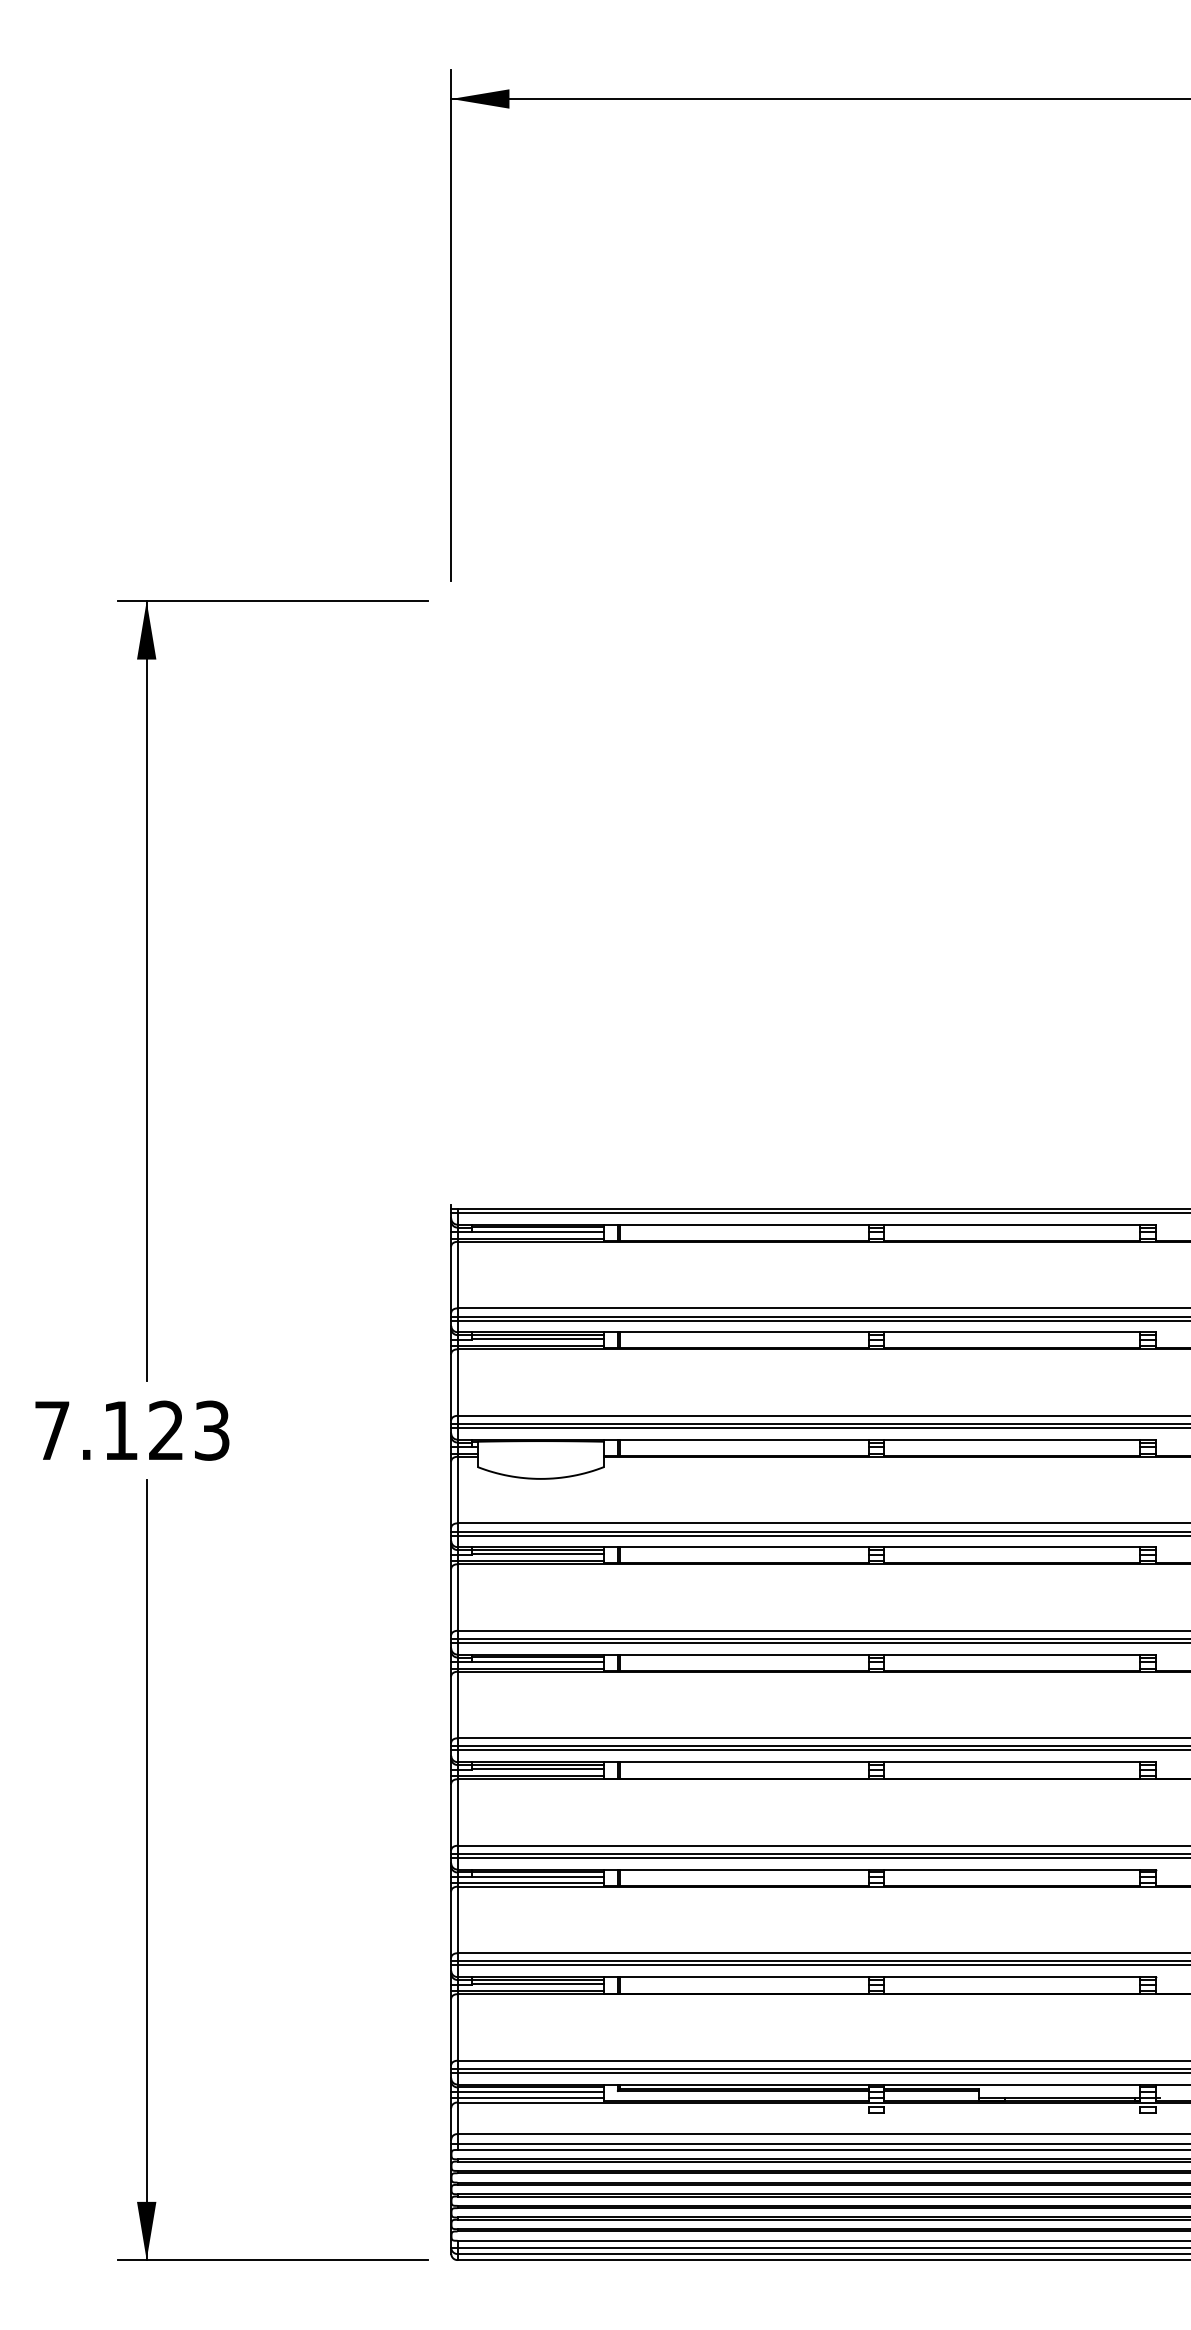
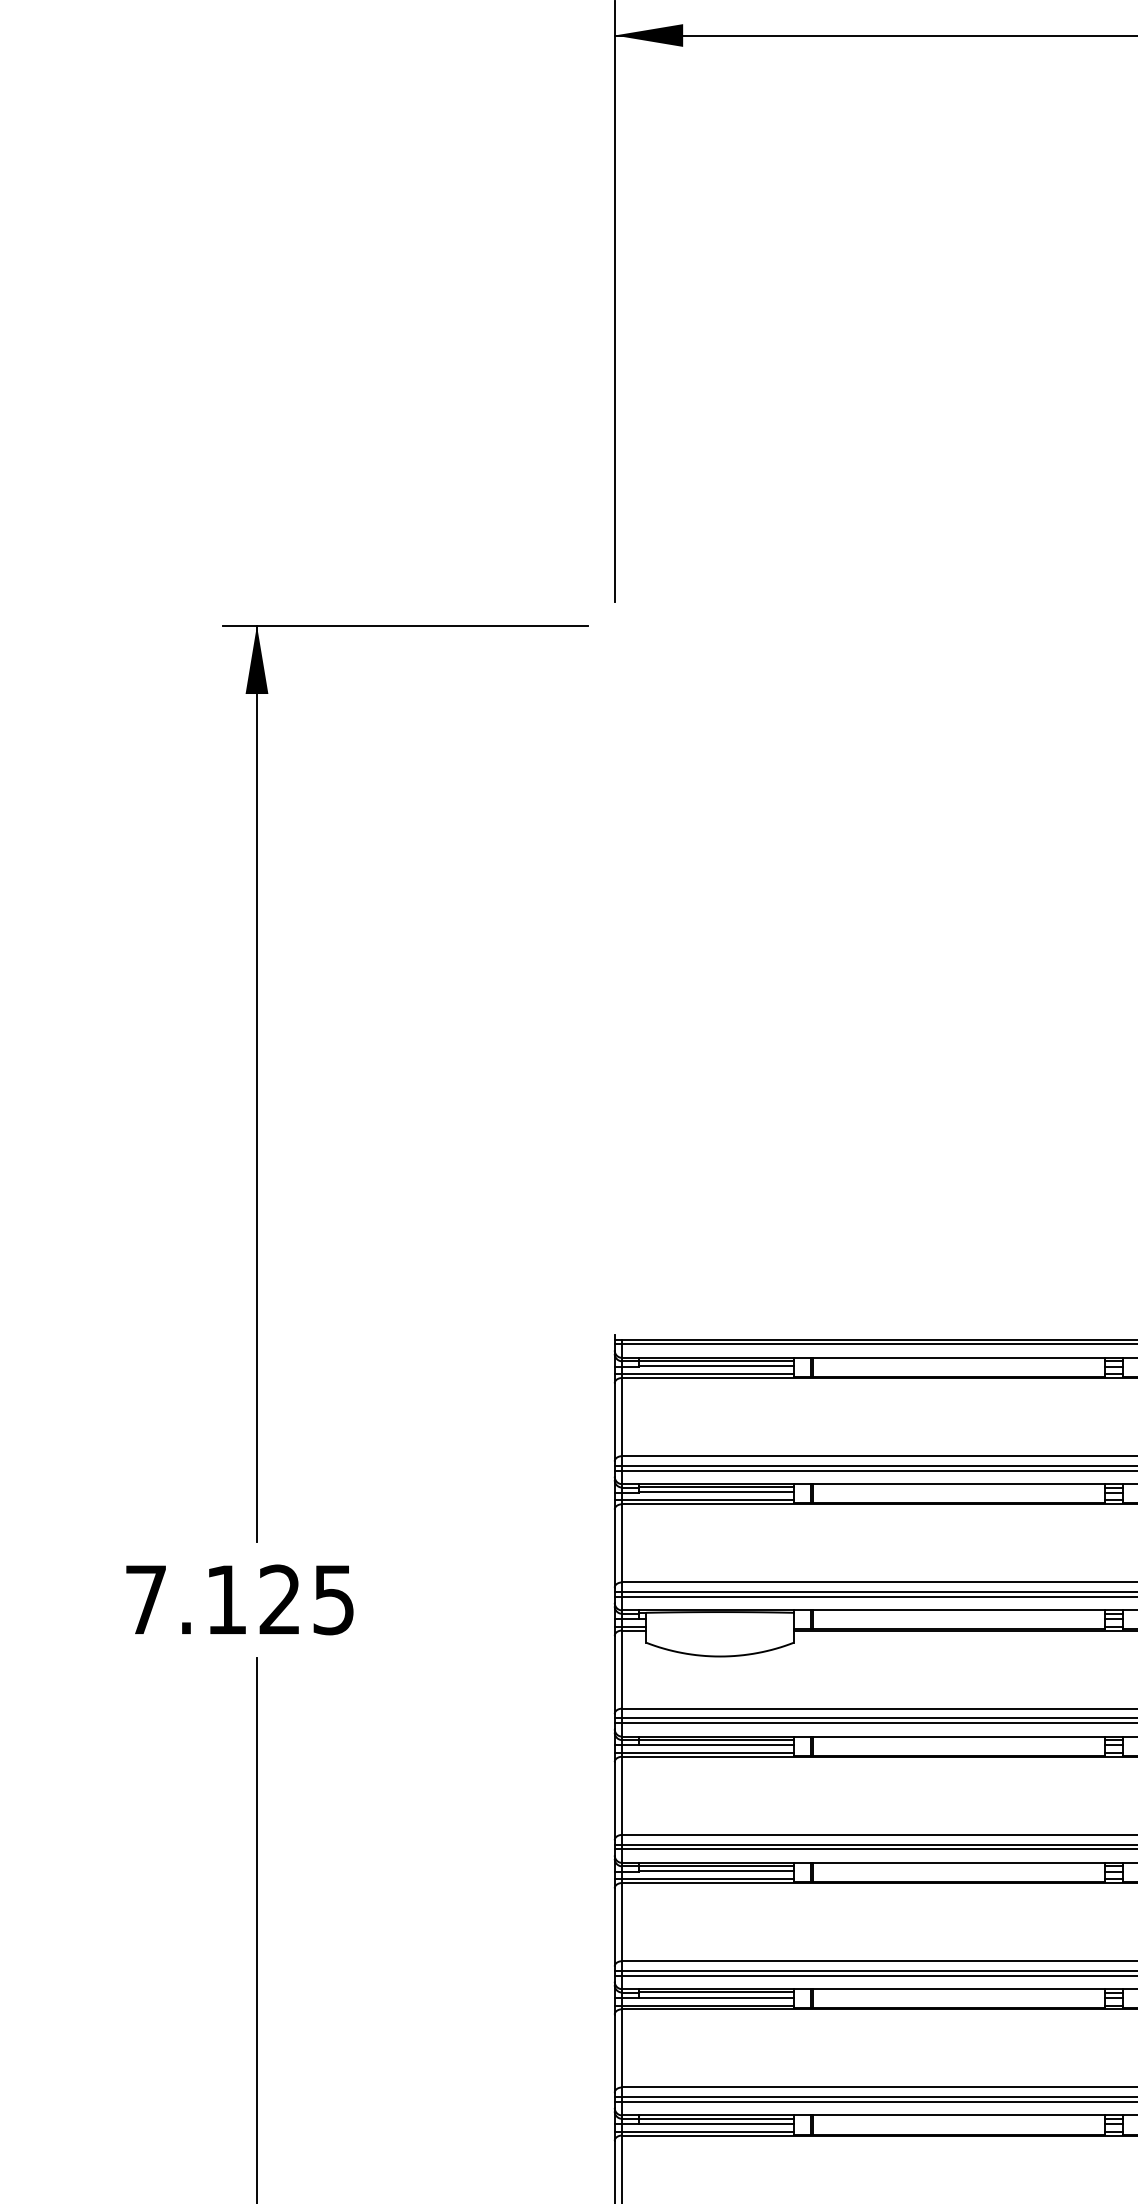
text: (212, 1430) -> (334, 1599), 7.123 -> 7.125

